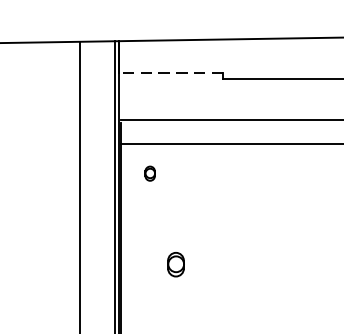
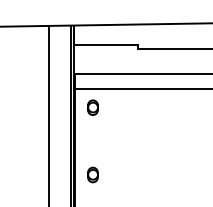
line: (170, 73) -> (105, 45), dashed -> solid
part: (149, 173) -> (92, 107), size x1.67
part: (175, 263) -> (92, 174), moved

